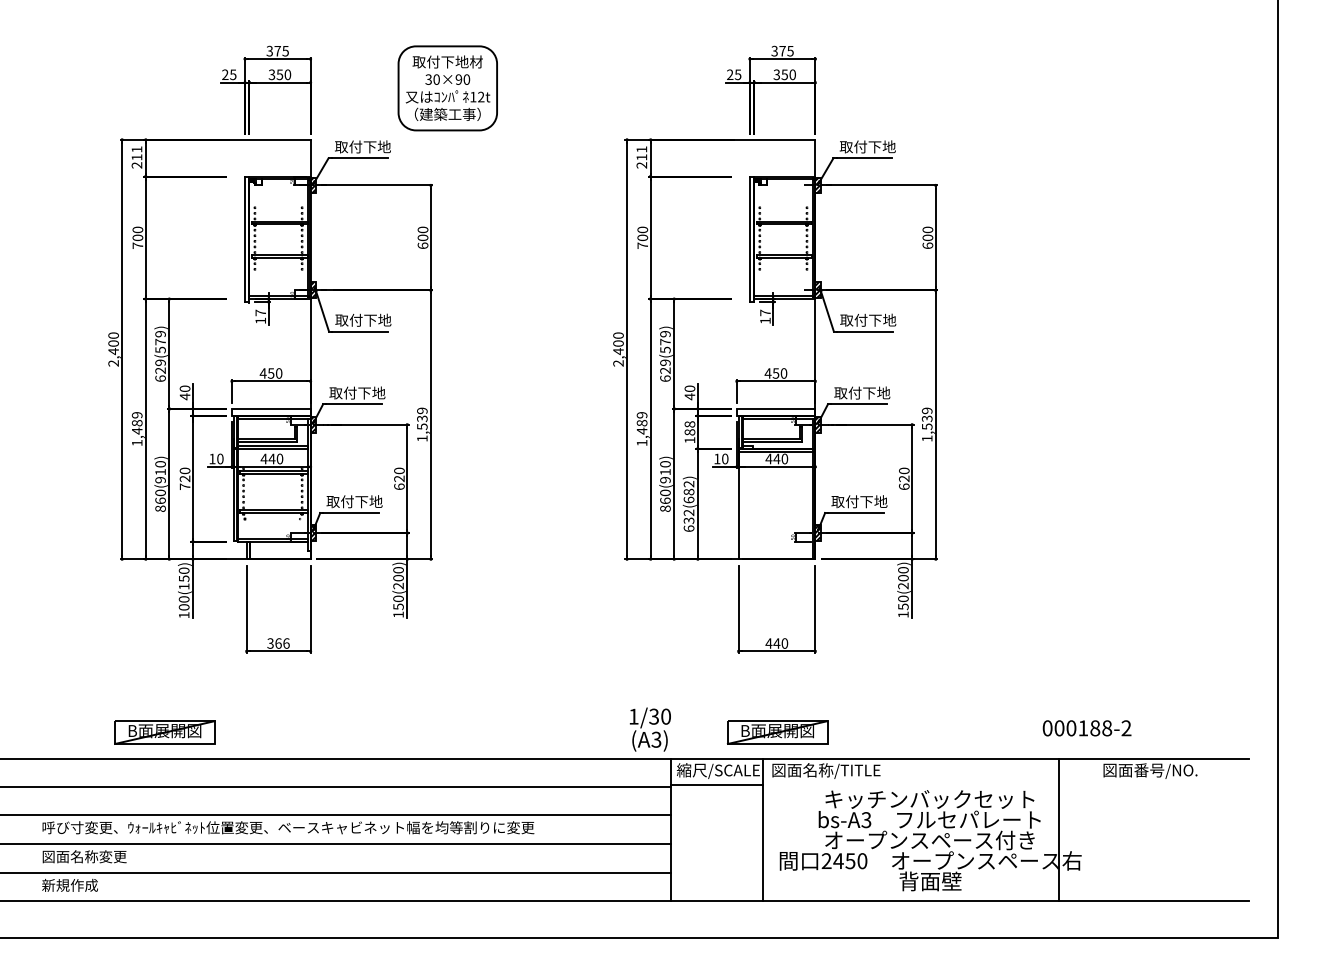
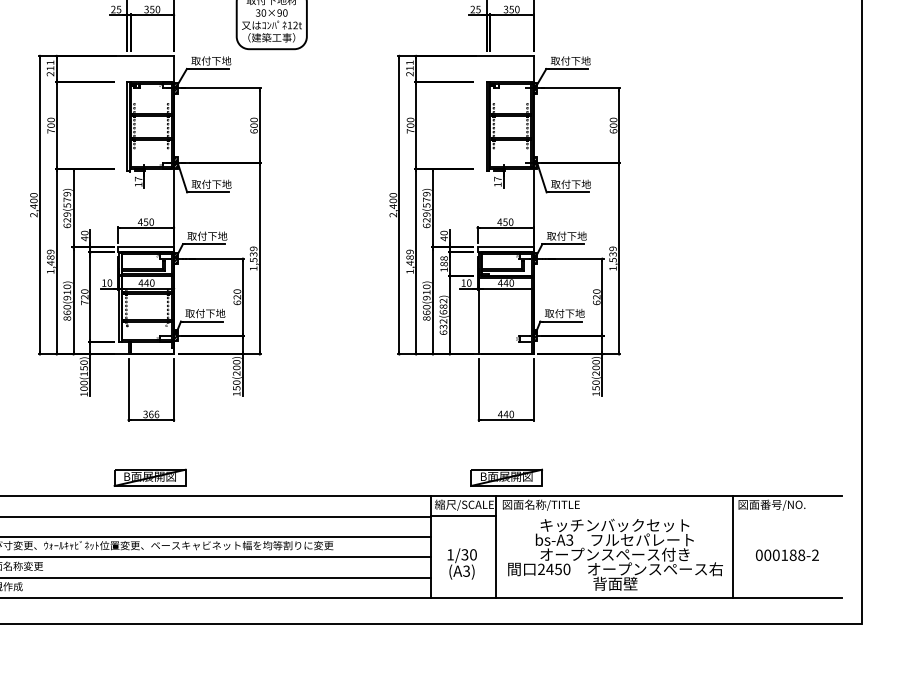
text: (1086, 728) -> (786, 555), moved
text: (649, 729) -> (461, 563), moved
part: (164, 732) -> (149, 477), moved
line: (1059, 829) -> (732, 546), moved

